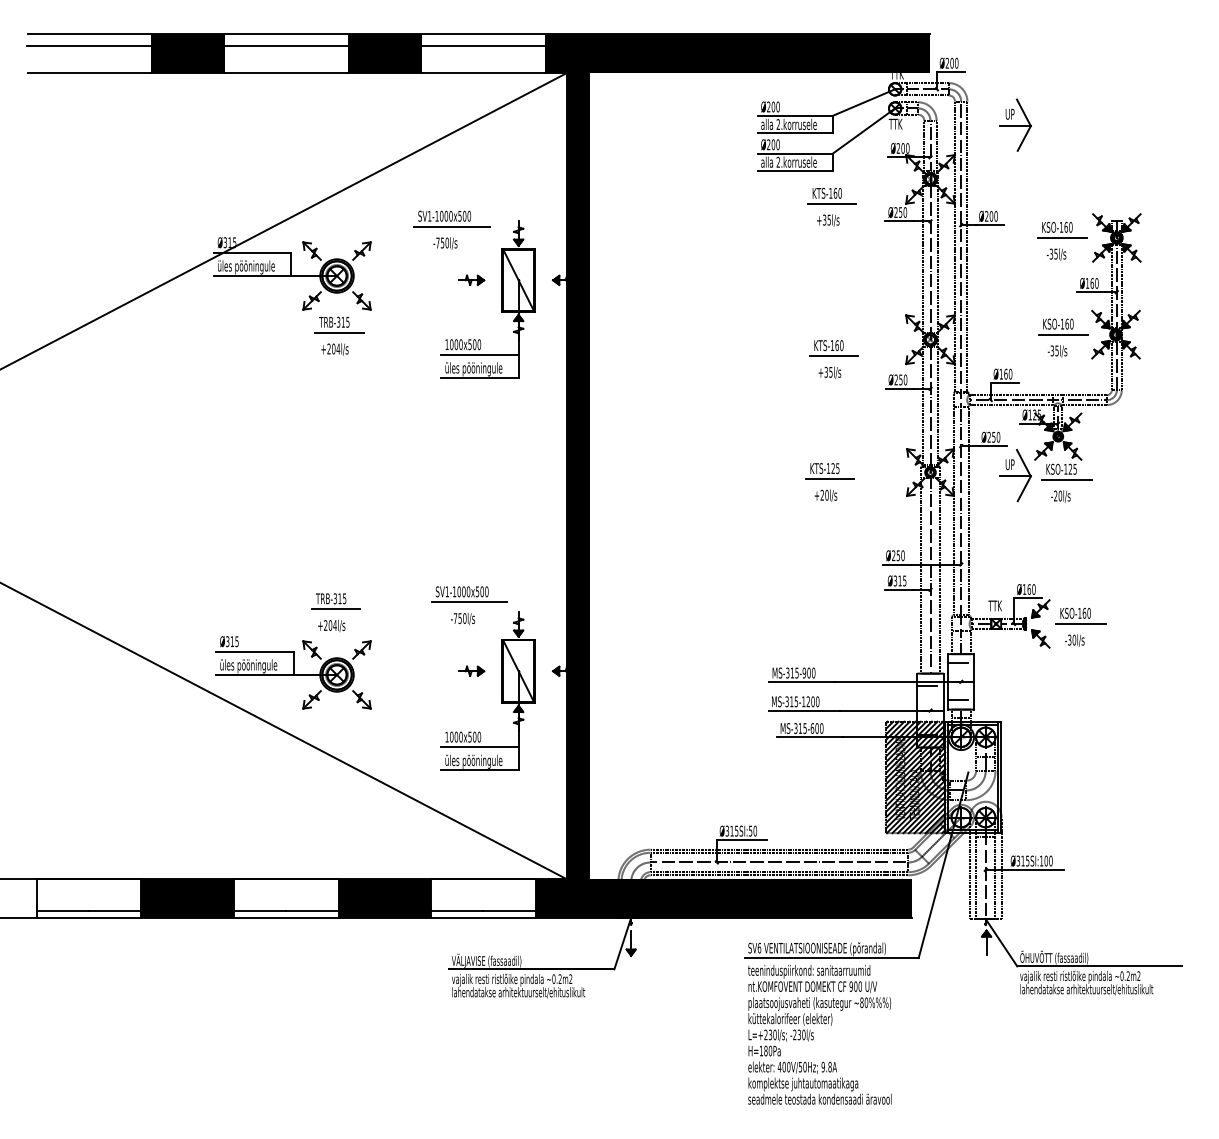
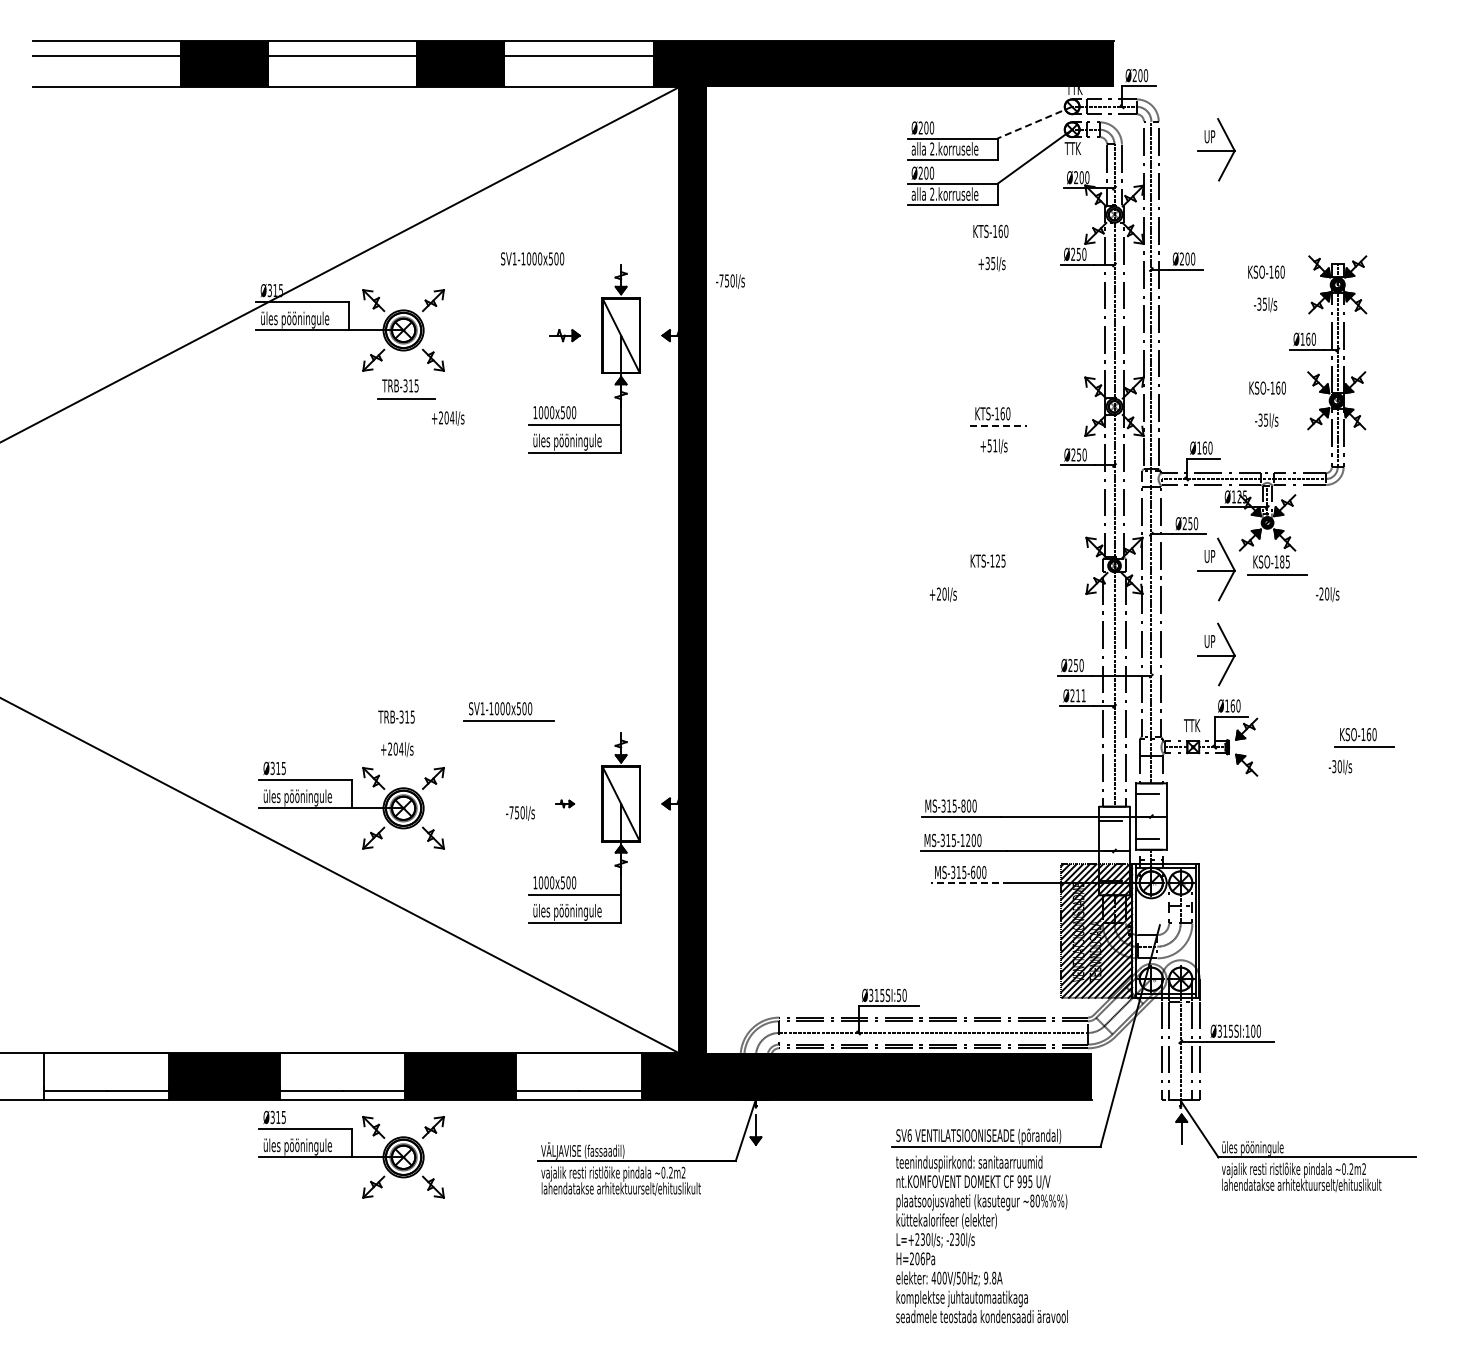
line: (863, 102) -> (1034, 122), solid -> dashed
line: (831, 204) -> (996, 244), removed
line: (451, 226) -> (540, 271), removed
line: (1062, 237) -> (1272, 284), removed
text: (445, 243) -> (730, 281), moved
line: (1063, 334) -> (1273, 400), removed
text: (335, 349) -> (448, 418), moved
line: (833, 356) -> (998, 426), solid -> dashed
text: (828, 372) -> (992, 445), +35l/s -> +51l/s
text: (1070, 468) -> (1282, 561), KSO-125 -> KSO-185
line: (829, 478) -> (993, 573), removed
text: (825, 495) -> (942, 594), moved
text: (1060, 496) -> (1327, 594), moved
part: (1015, 546) -> (1216, 654), added
text: (899, 580) -> (1077, 695), Ø315 -> Ø211
part: (468, 594) -> (508, 711), moved
line: (336, 609) -> (402, 729), removed
part: (1080, 615) -> (1364, 737), moved
text: (462, 618) -> (520, 812), moved
text: (1074, 640) -> (1340, 766), moved
part: (471, 670) -> (564, 803), size x0.6
text: (804, 672) -> (963, 805), MS-315-900 -> MS-315-800
line: (810, 737) -> (970, 883), solid -> dashed
text: (1054, 957) -> (1262, 1146), ÕHUVÕTT (fassaadil) -> üles pööningule
part: (293, 963) -> (351, 1154), added
text: (857, 986) -> (1027, 1181), 900 -> 995
text: (766, 1050) -> (917, 1258), H=180Pa -> H=206Pa

